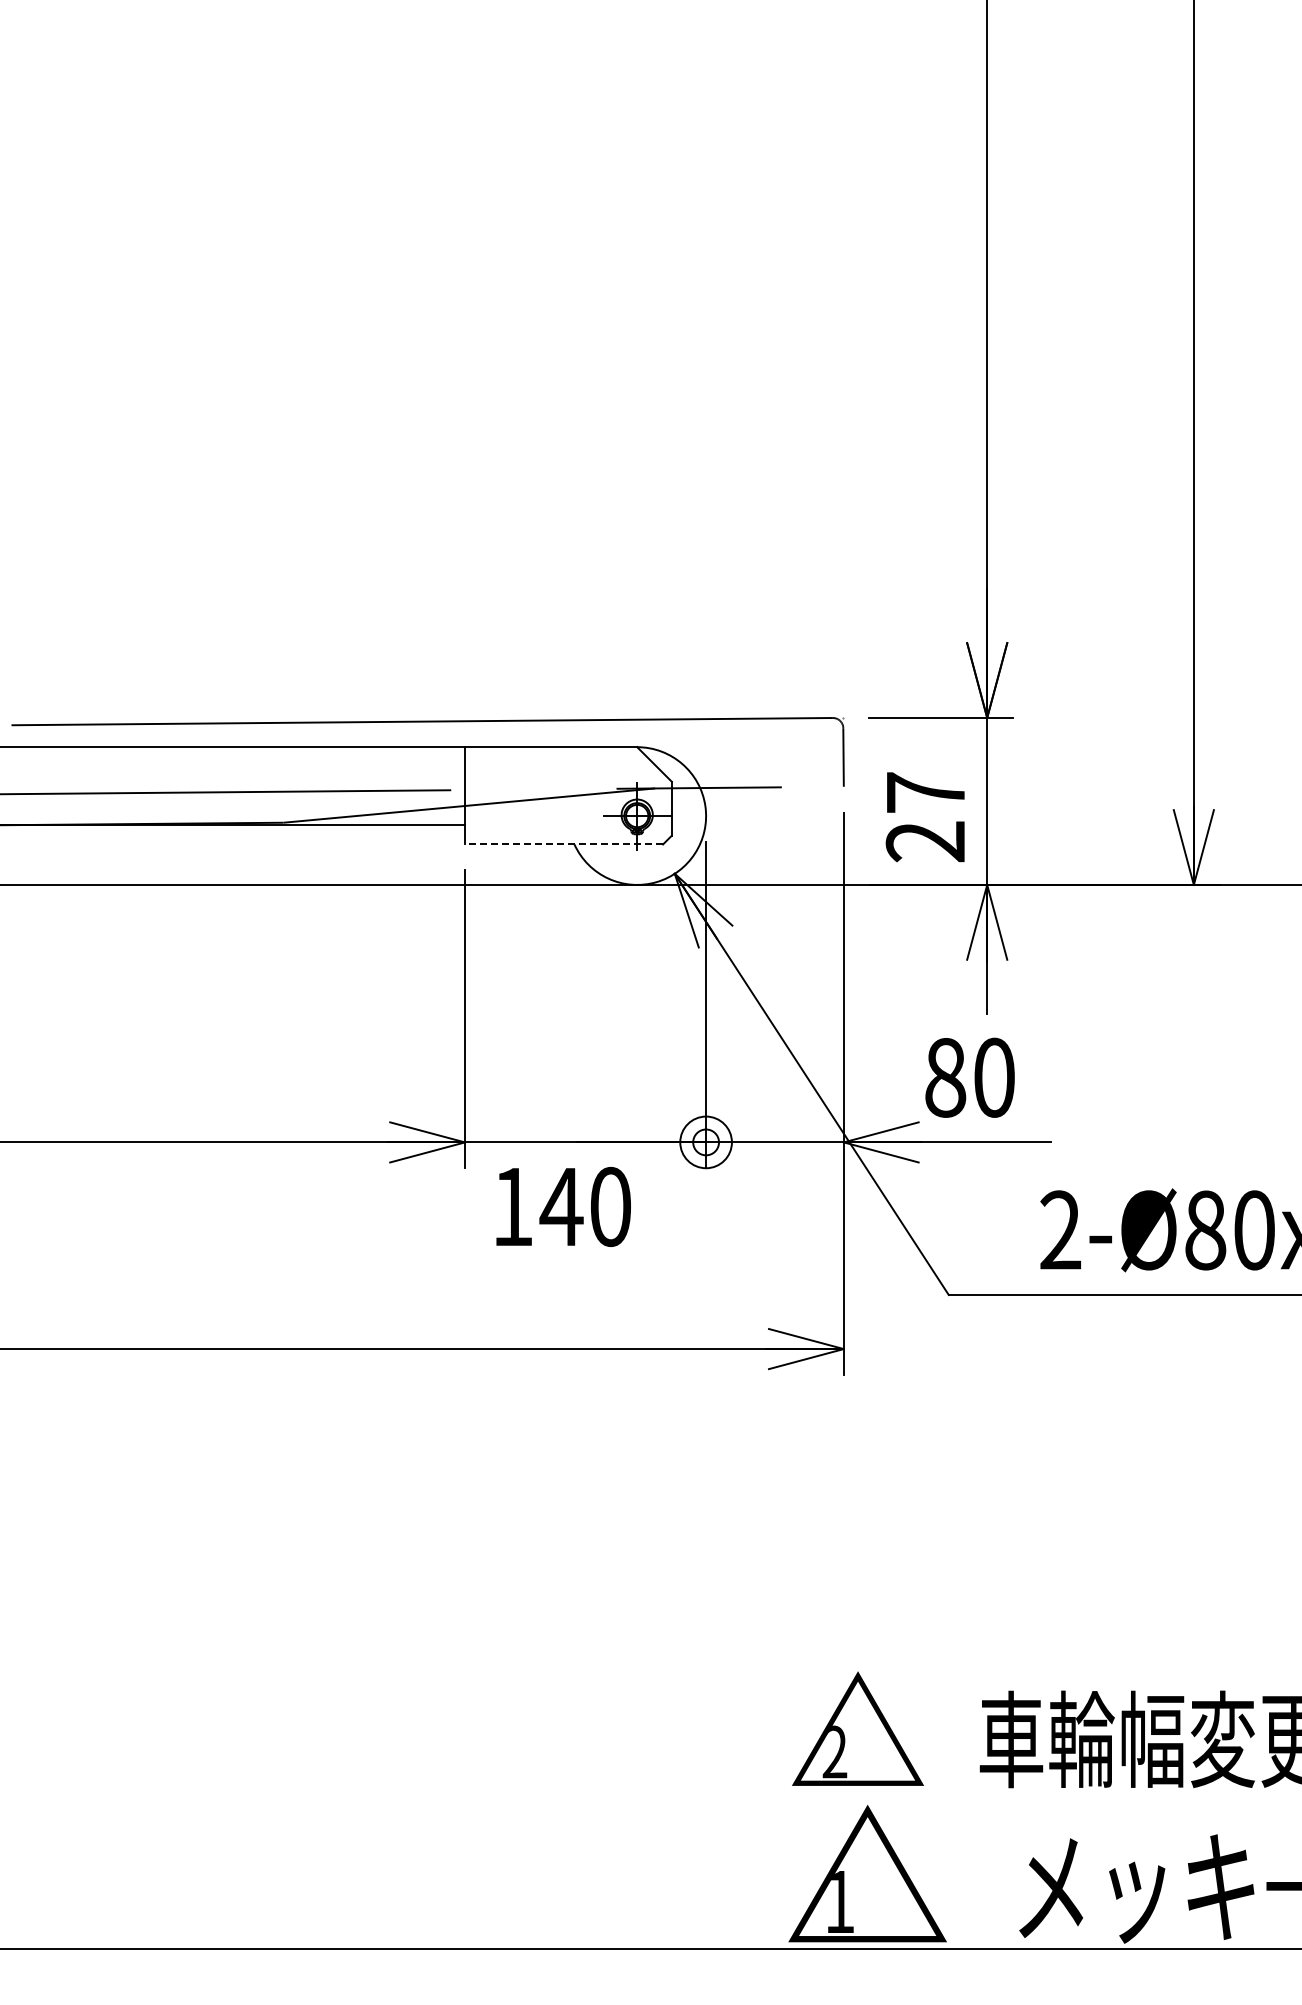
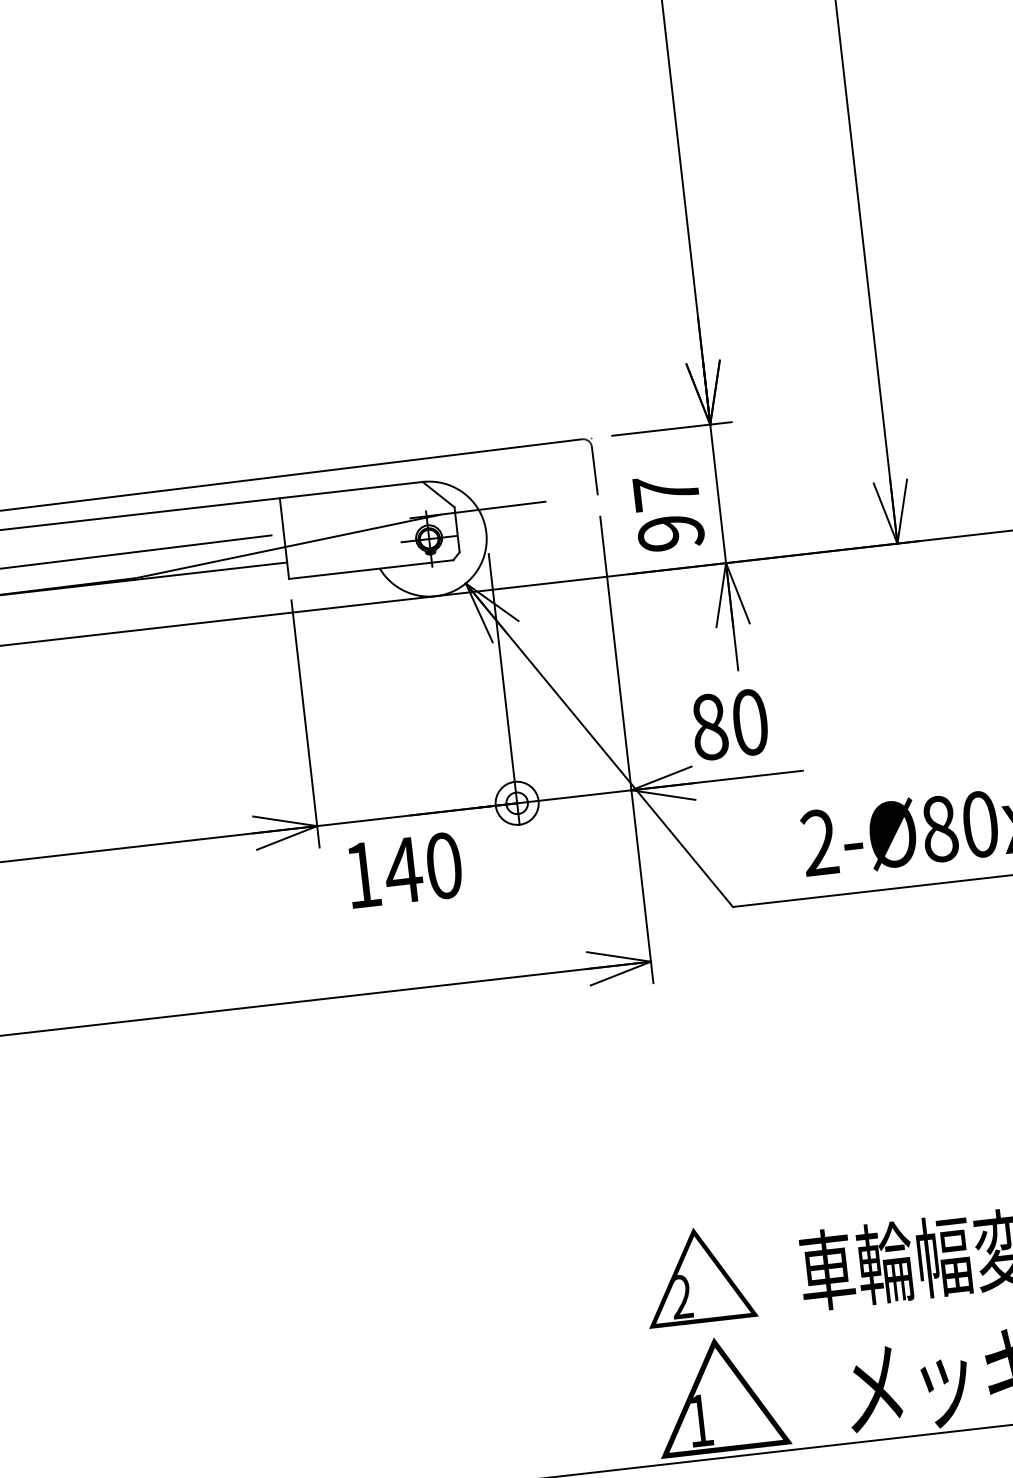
text: (925, 841) -> (670, 532), 27 -> 97
line: (563, 844) -> (370, 569), dashed -> solid

